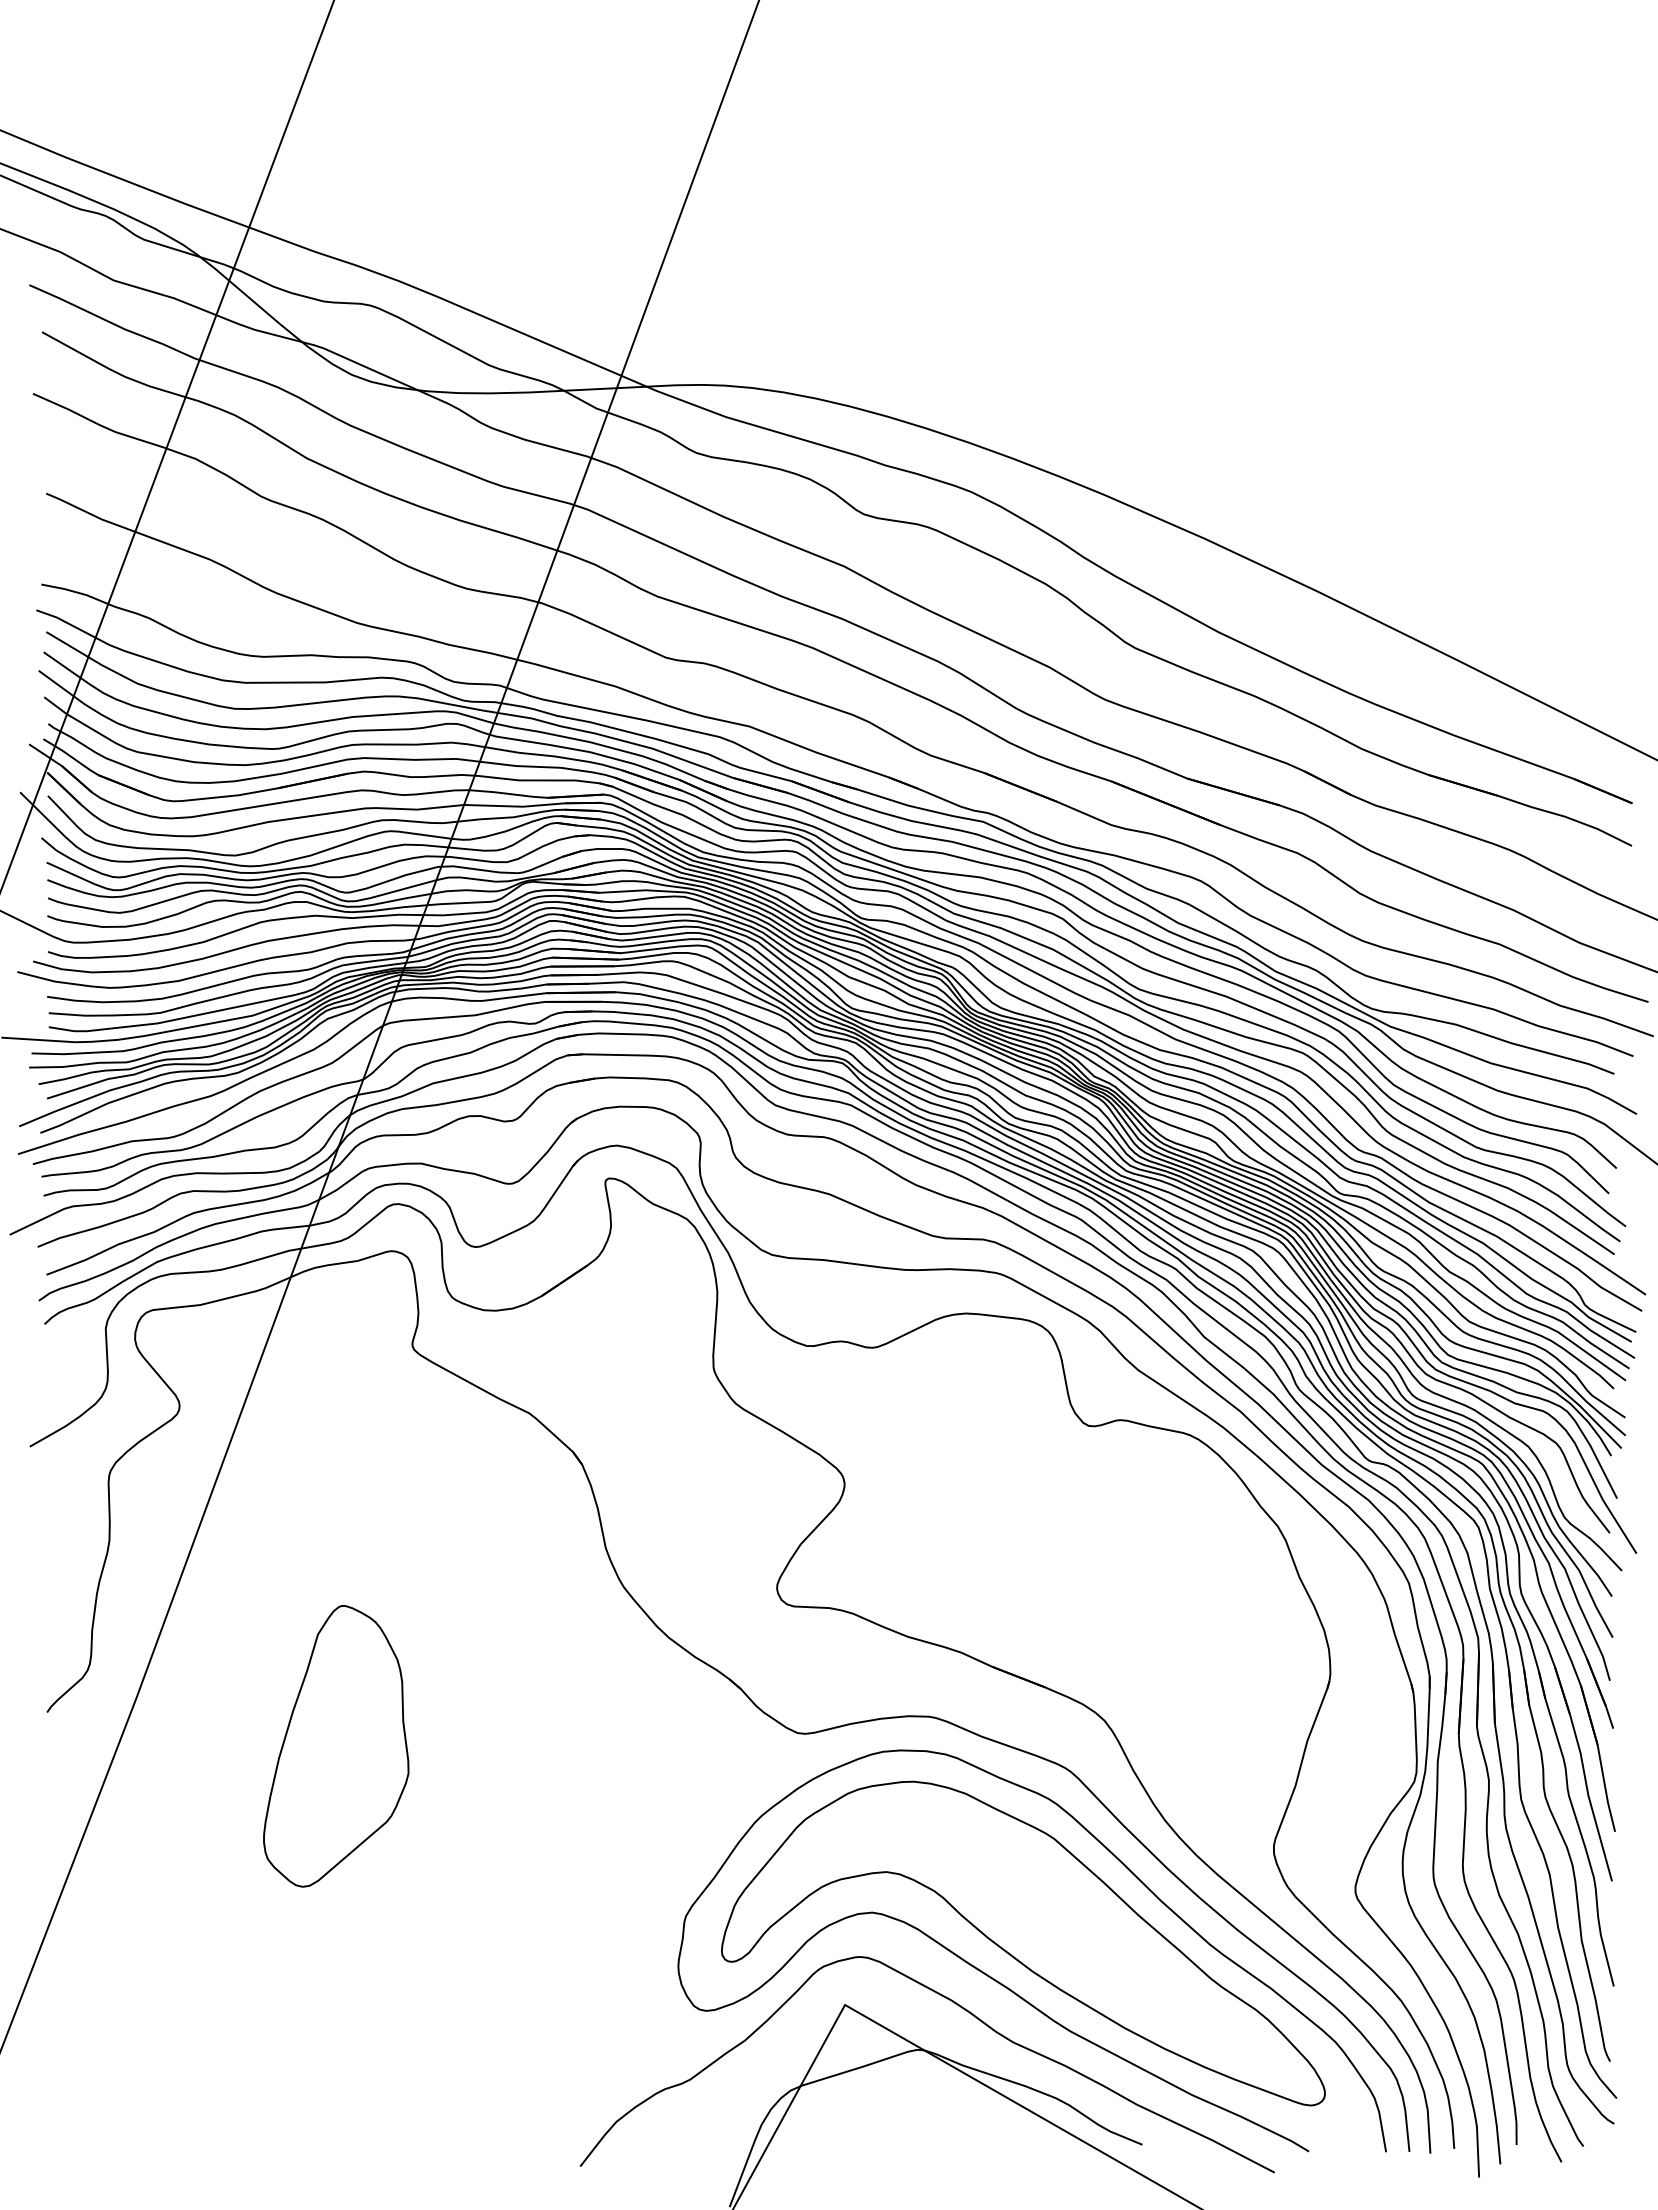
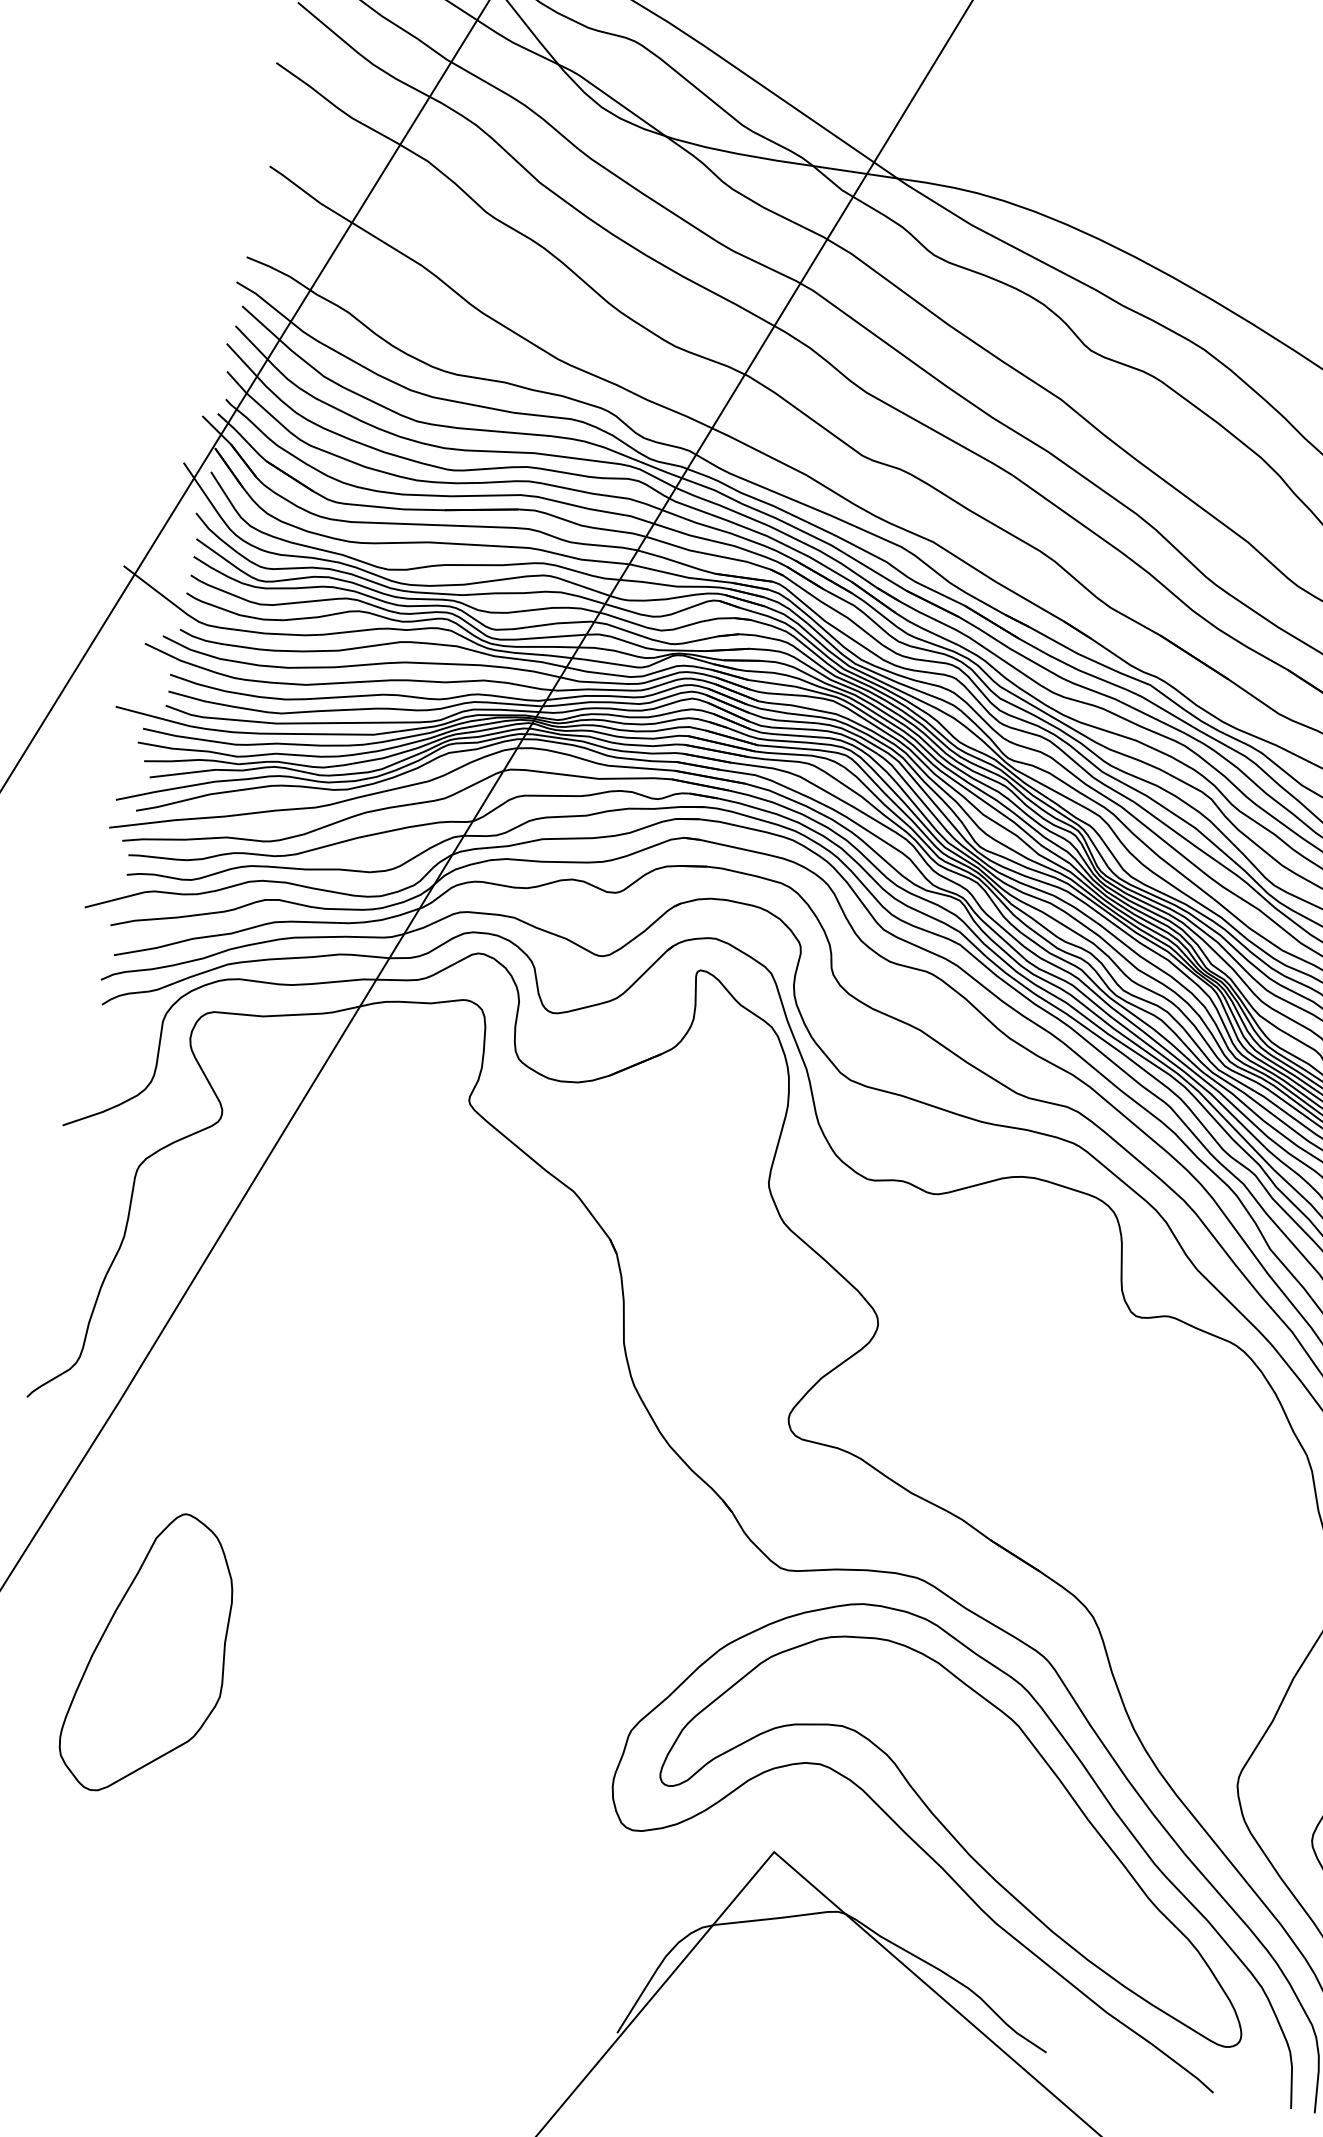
part: (336, 1746) -> (152, 1655), moved
curve: (964, 2010) -> (893, 1881), removed

